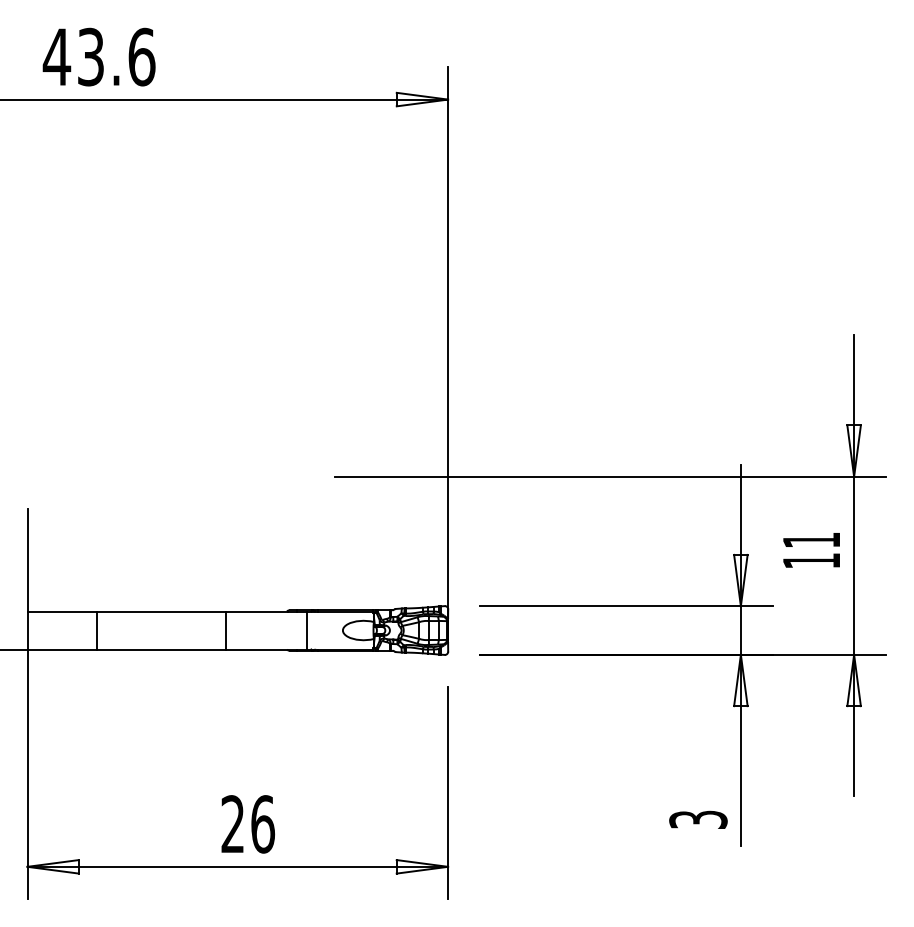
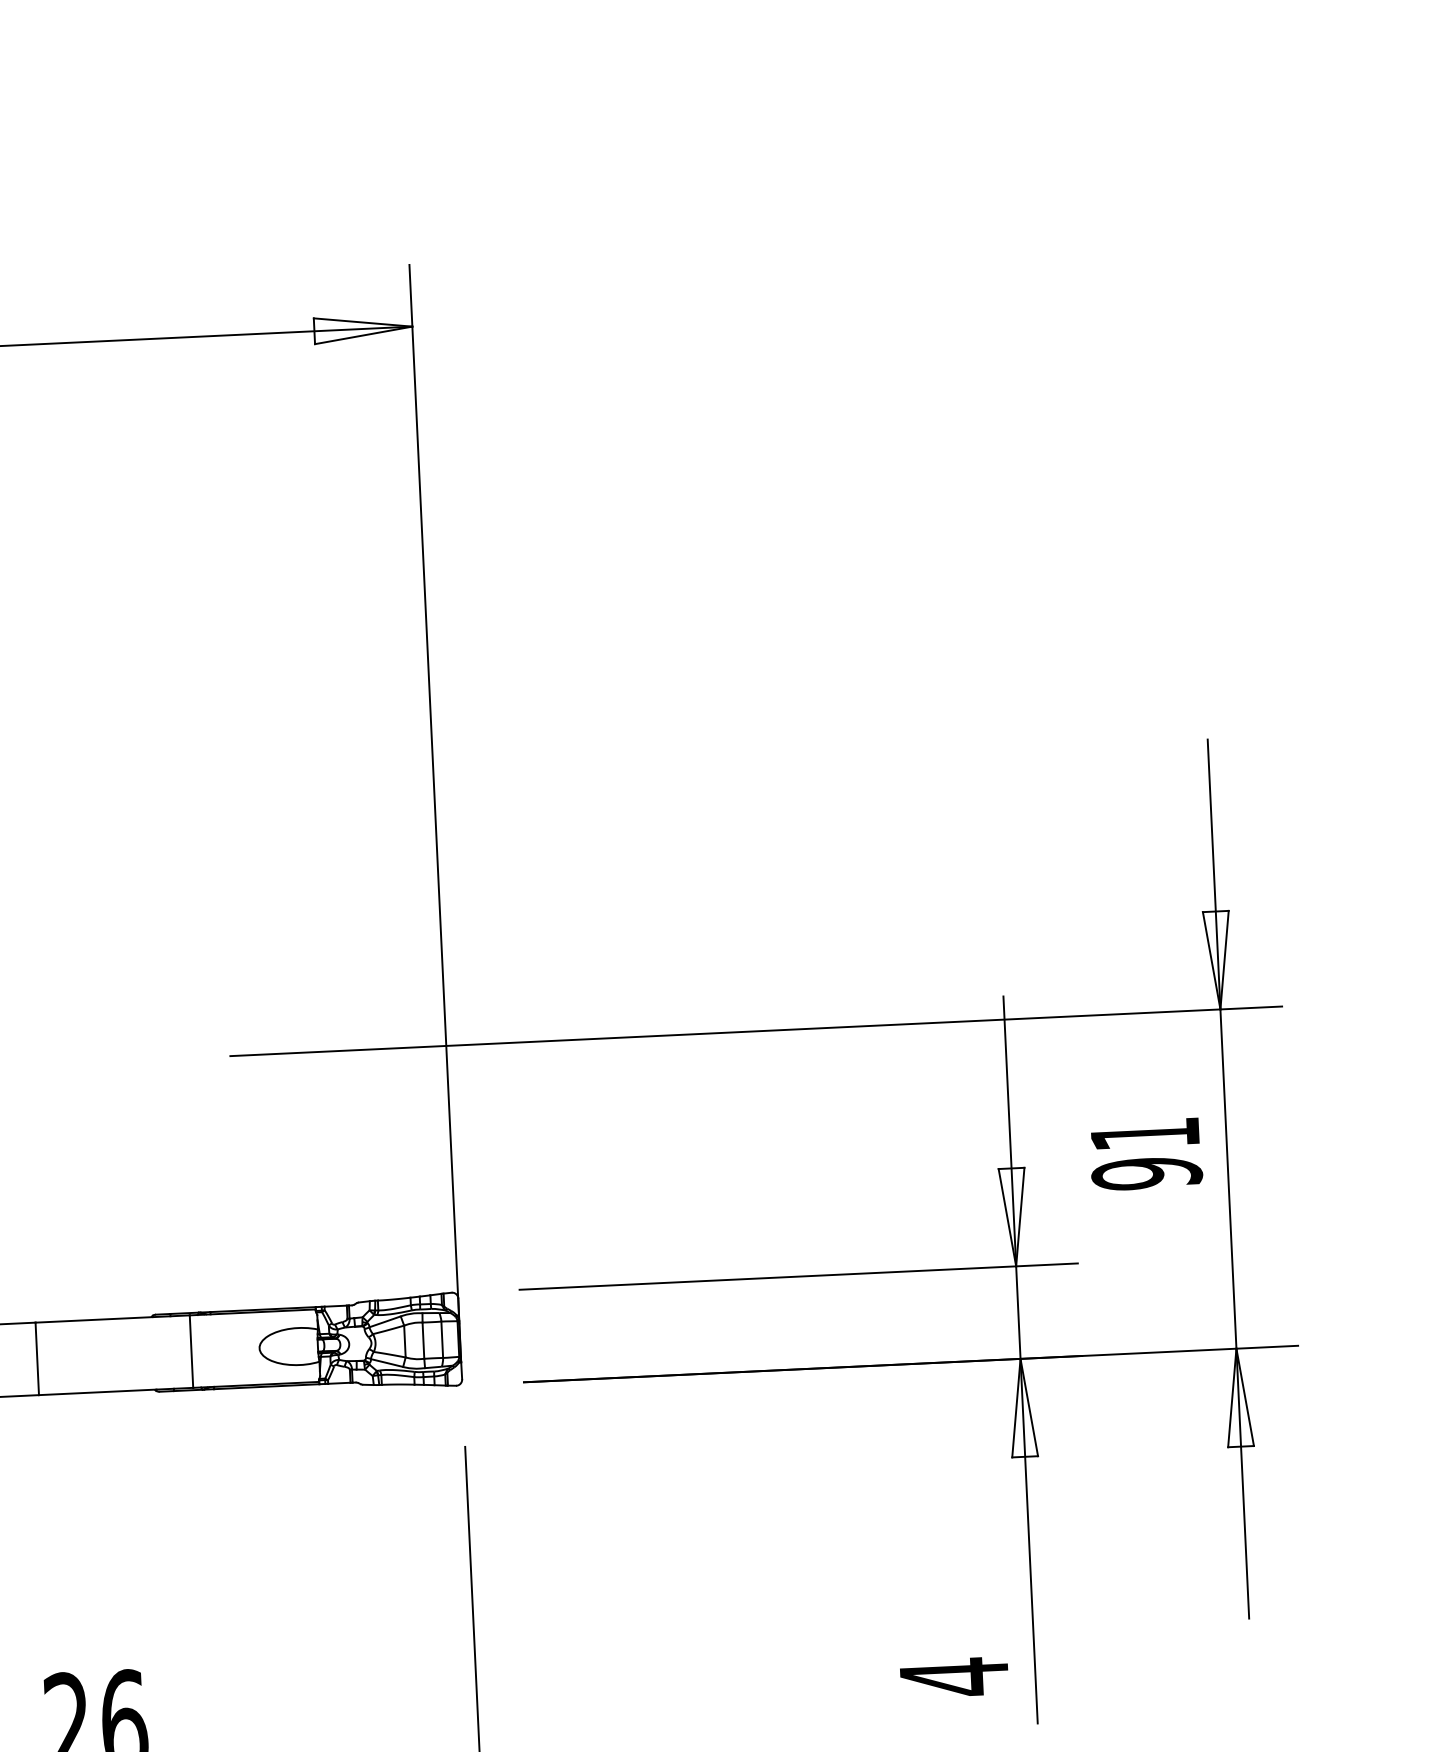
text: (811, 561) -> (1146, 1174), 11 -> 91
text: (698, 819) -> (954, 1676), 3 -> 4

